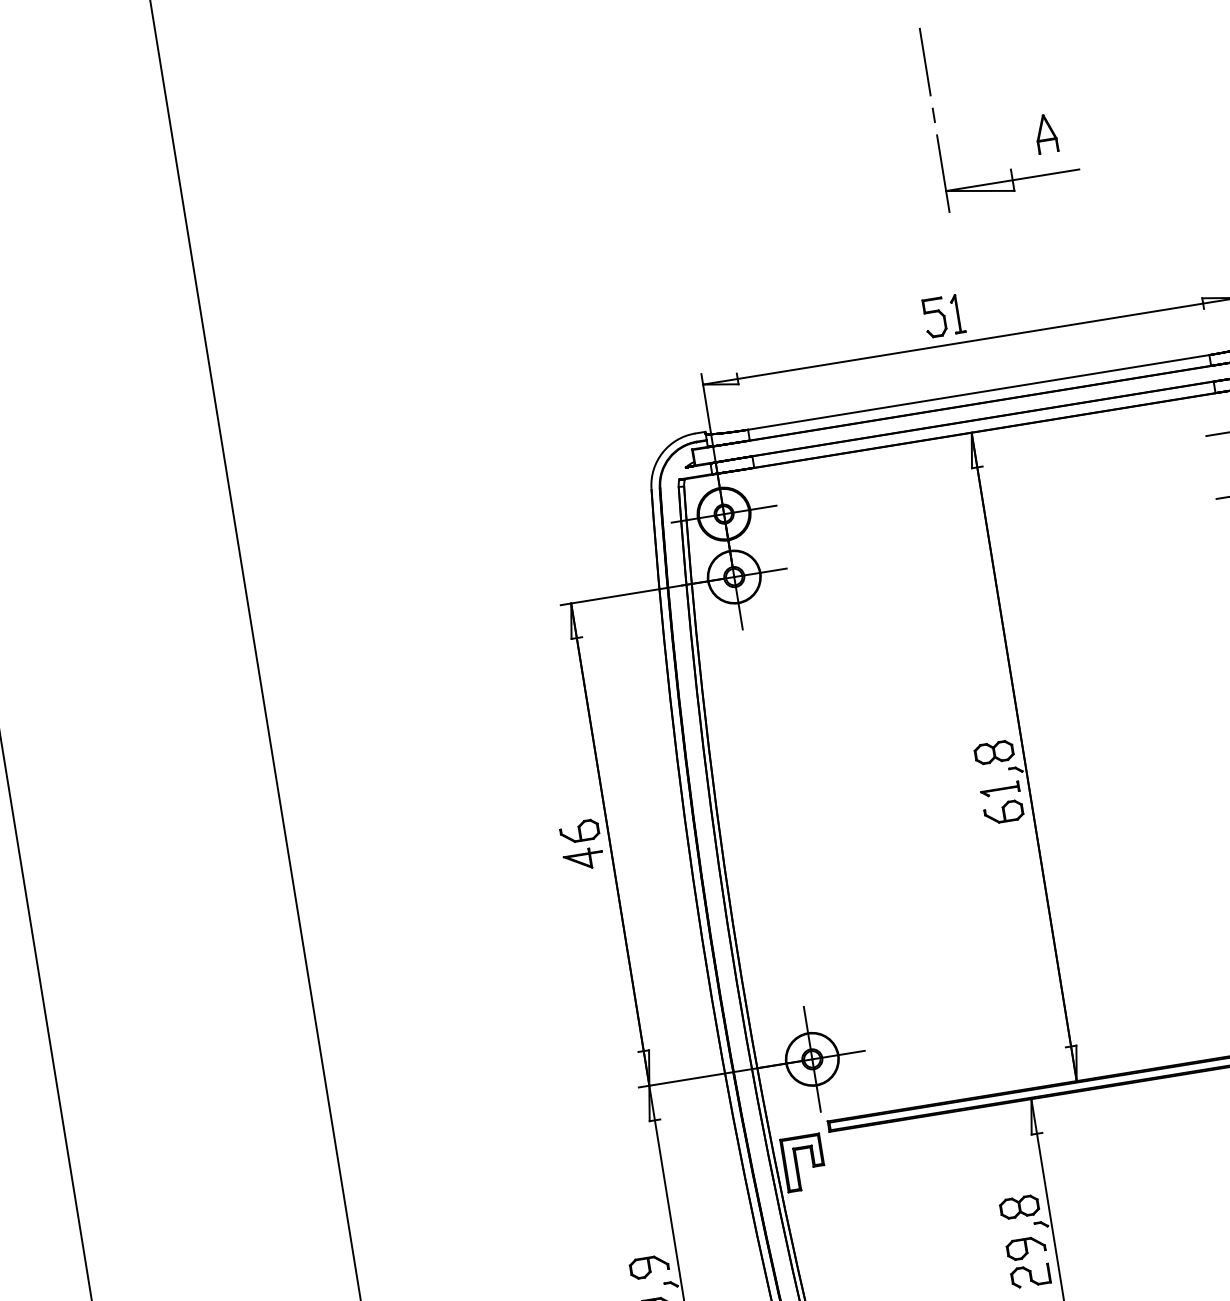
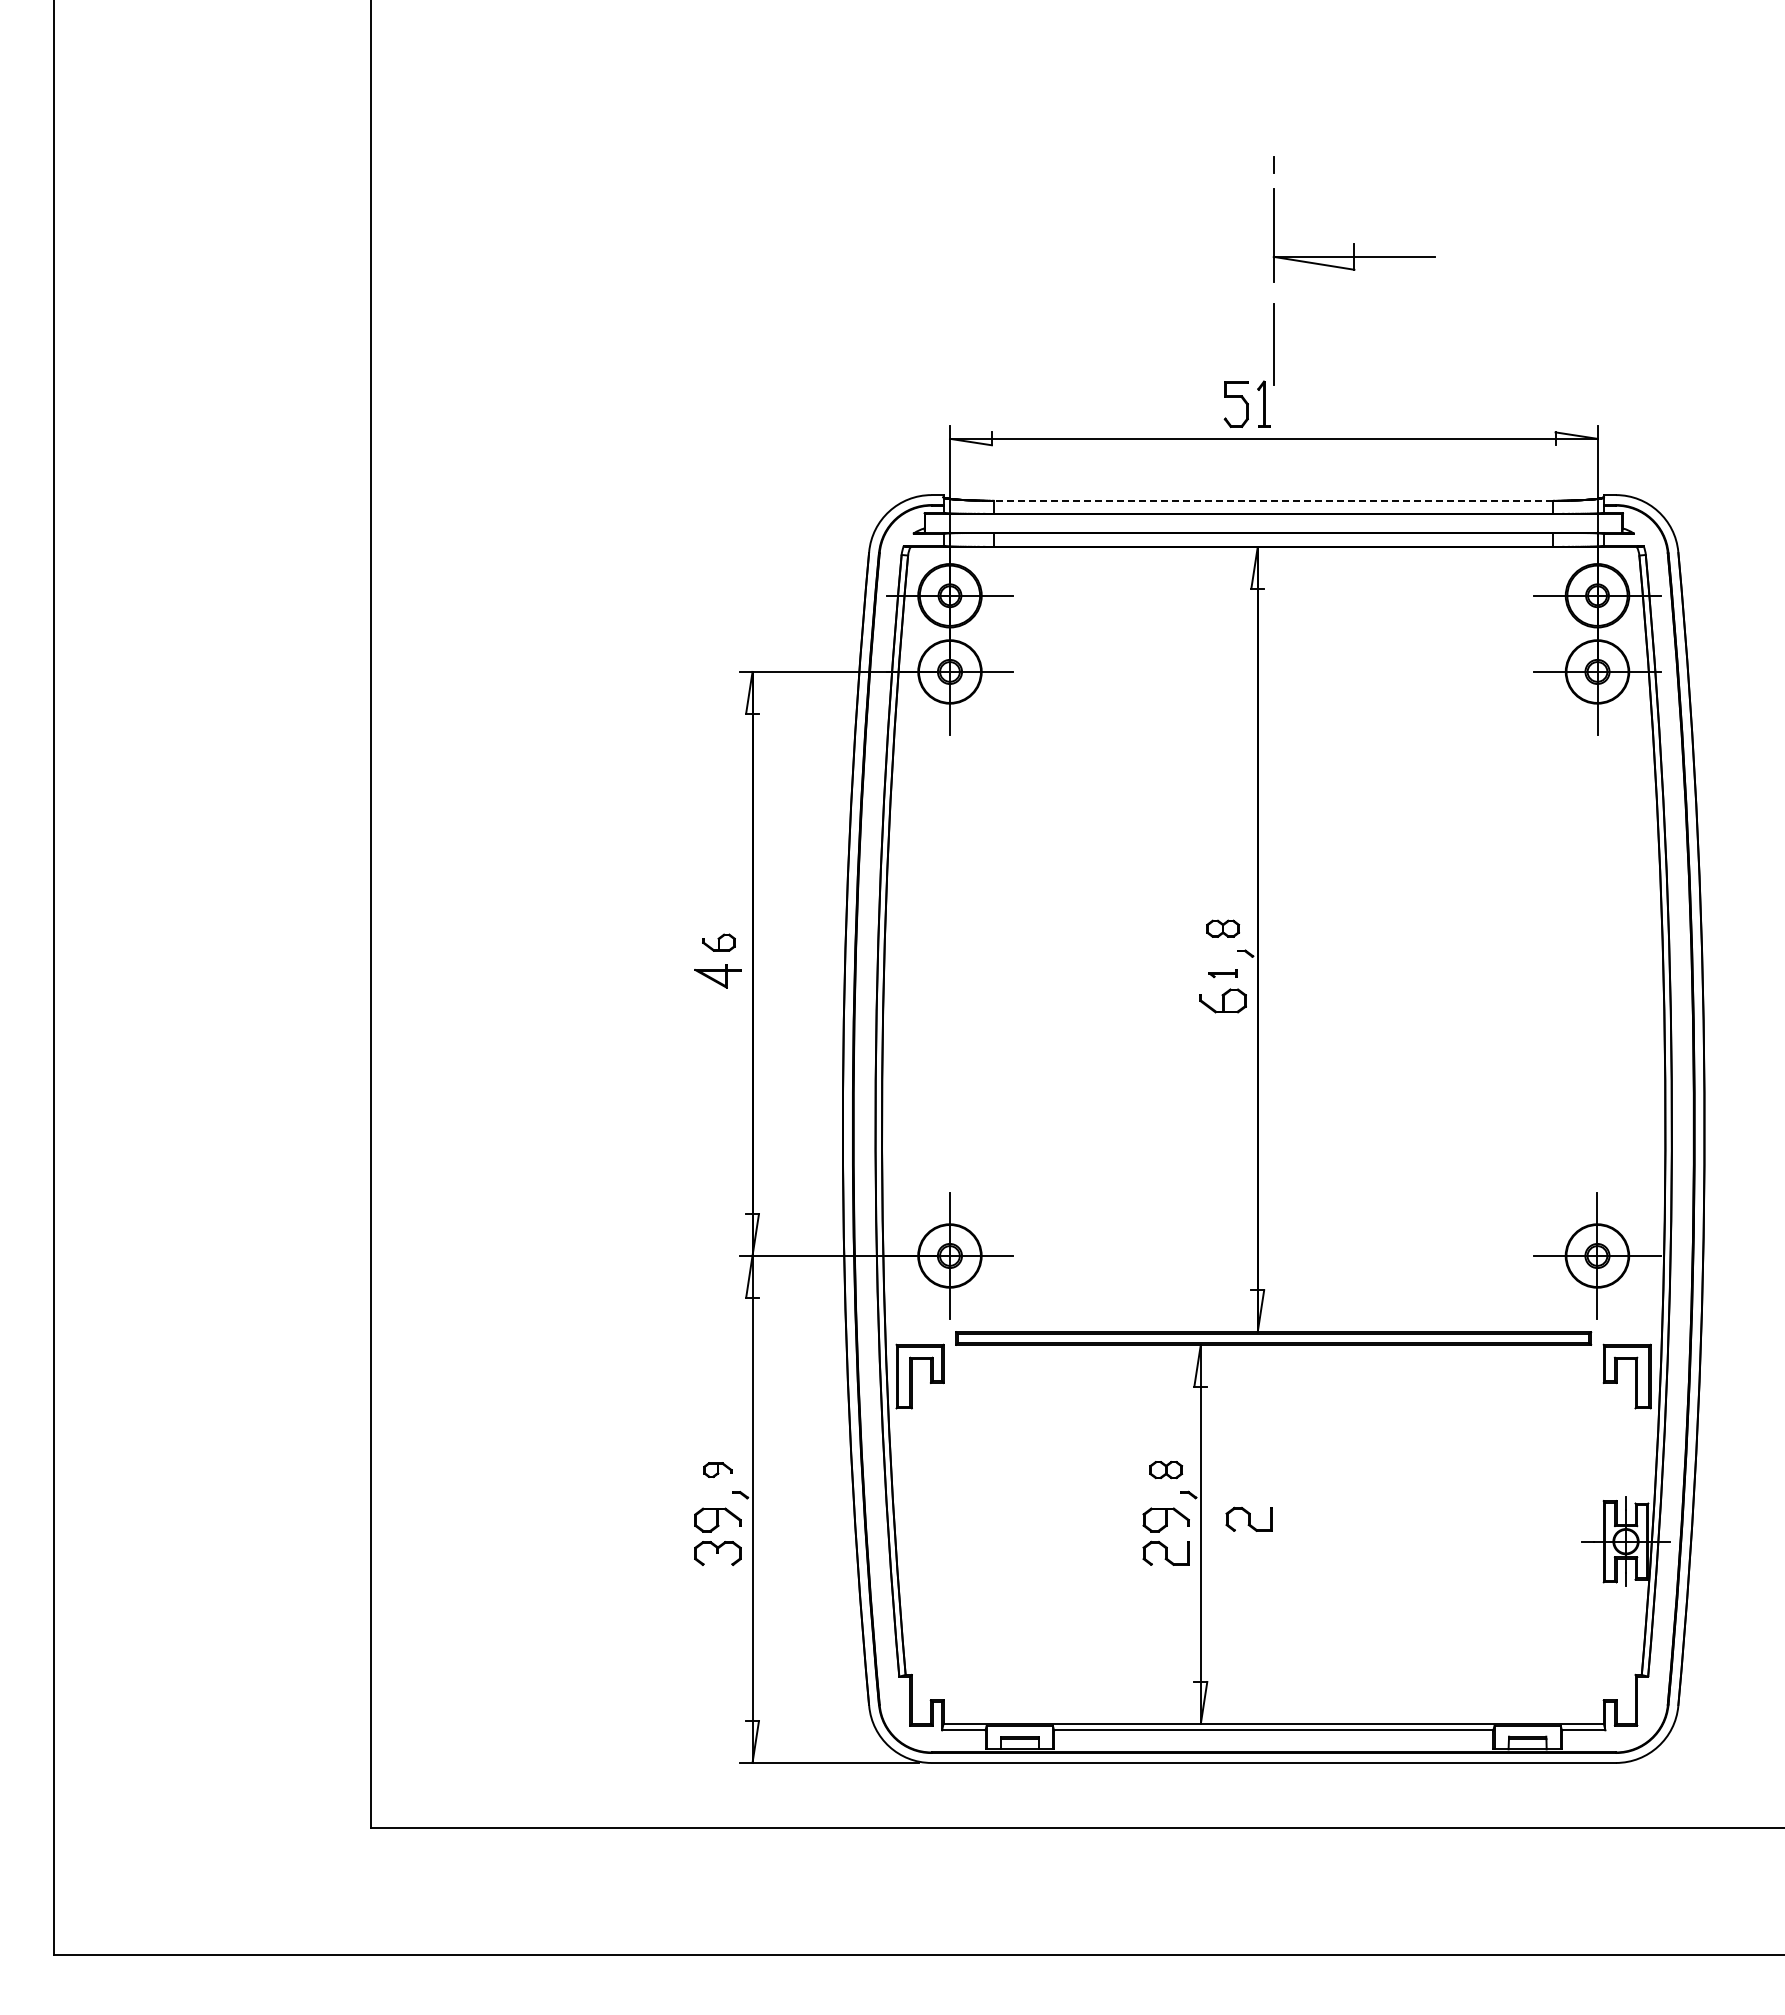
line: (924, 61) -> (1273, 344), moved
part: (1045, 133) -> (1402, 208), removed
line: (978, 392) -> (1273, 500), solid -> dashed
part: (993, 752) -> (1222, 928), size x0.7
part: (999, 789) -> (1222, 973), size x0.6
part: (579, 831) -> (718, 942), size x0.7
part: (1018, 1206) -> (1165, 1469), size x0.7
part: (1093, 1236) -> (1248, 1518), added
part: (648, 1266) -> (717, 1469), size x0.6

